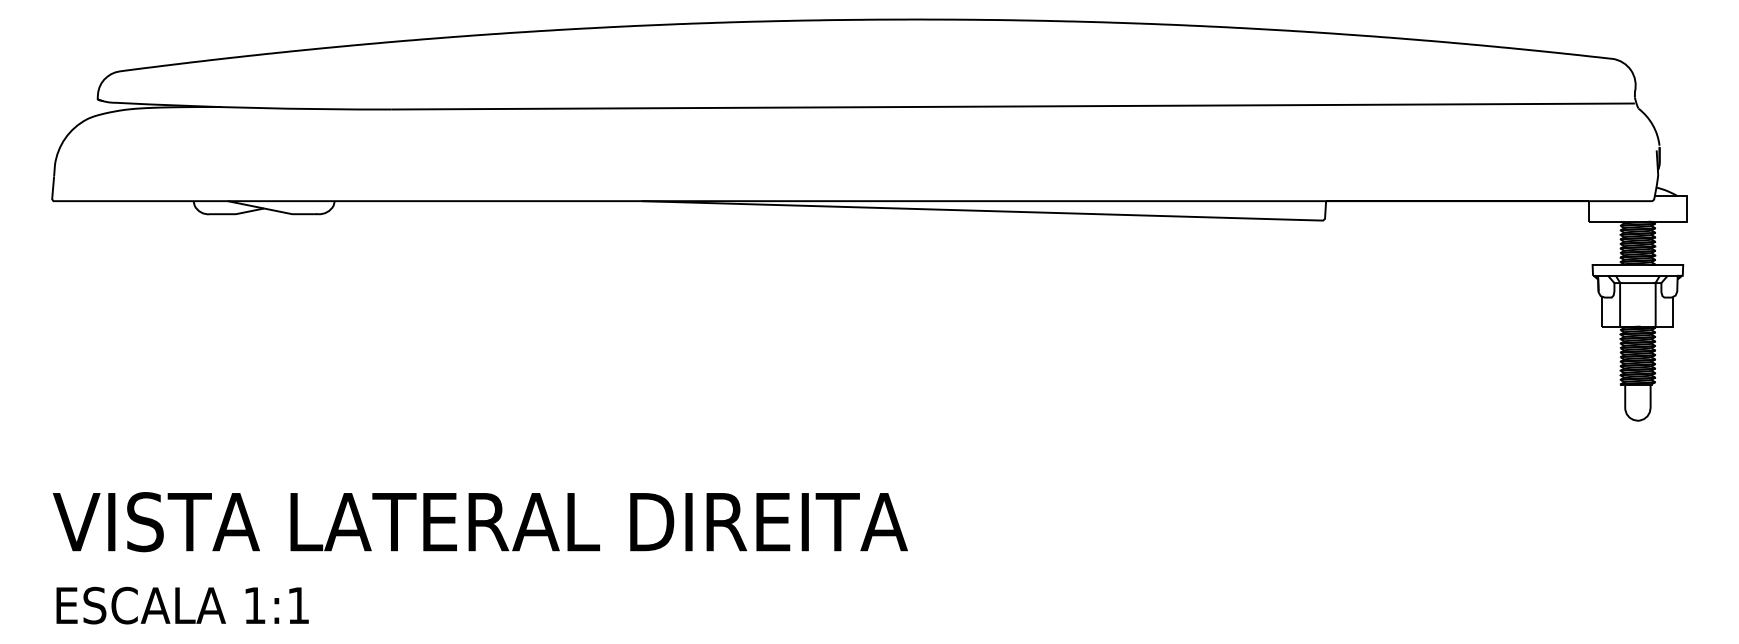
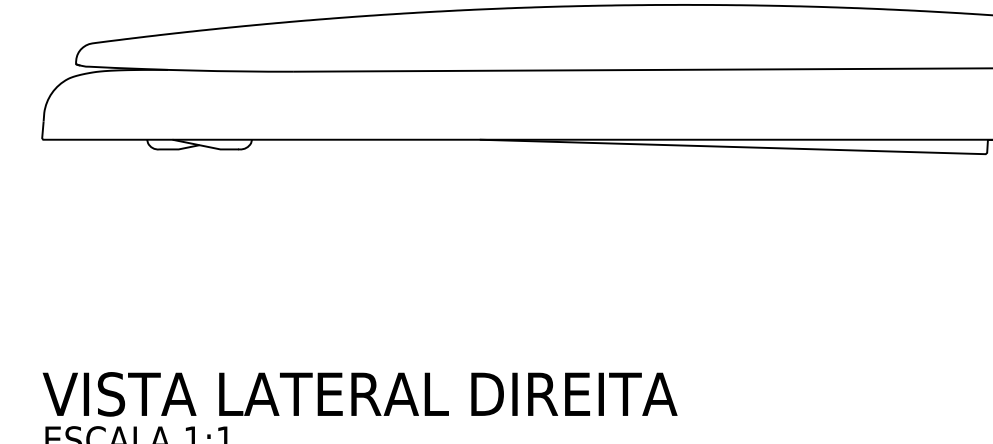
text: (480, 522) -> (360, 394), moved

